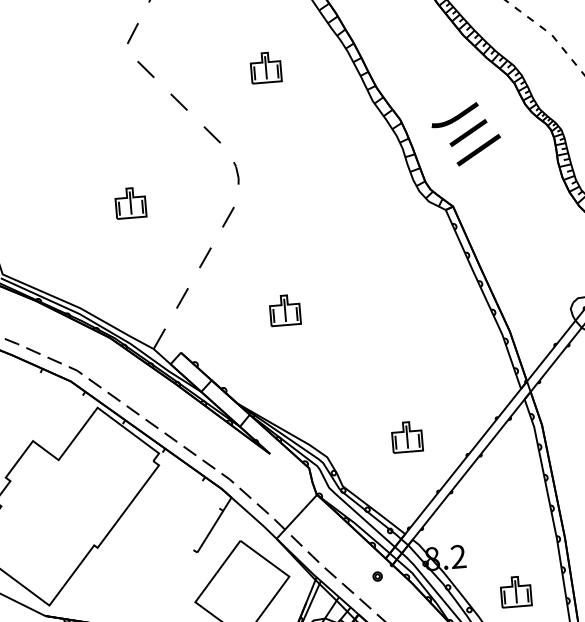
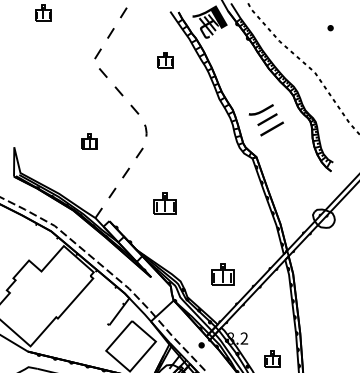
part: (266, 68) -> (165, 60), moved
part: (283, 310) -> (164, 203), size x1.4
part: (406, 437) -> (222, 274), size x1.4

